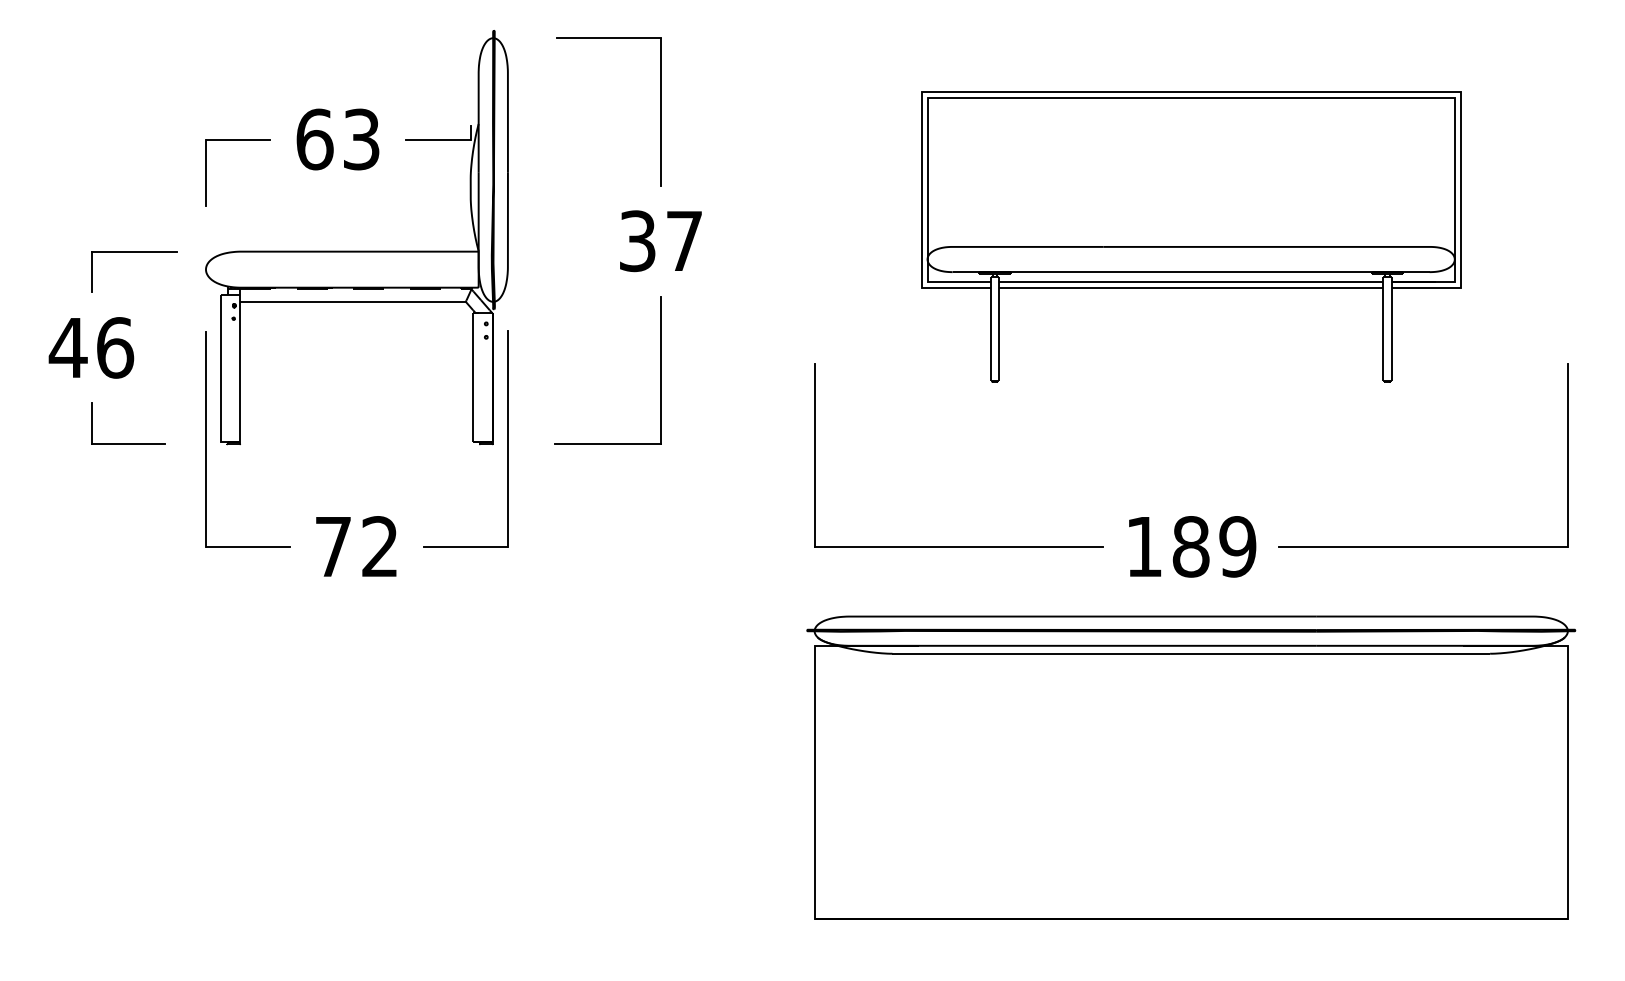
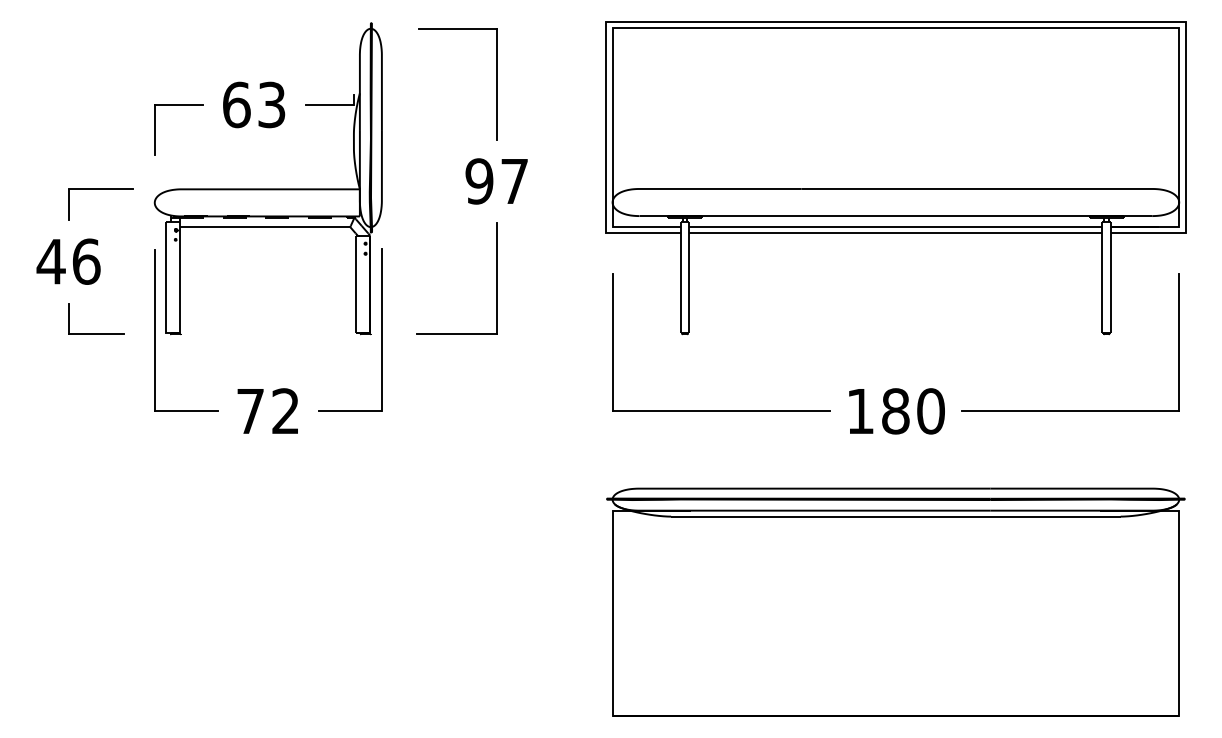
part: (1190, 236) -> (895, 177), size x1.43
text: (637, 240) -> (479, 180), 37 -> 97
text: (1237, 546) -> (930, 411), 189 -> 180
part: (1191, 767) -> (896, 602), moved

